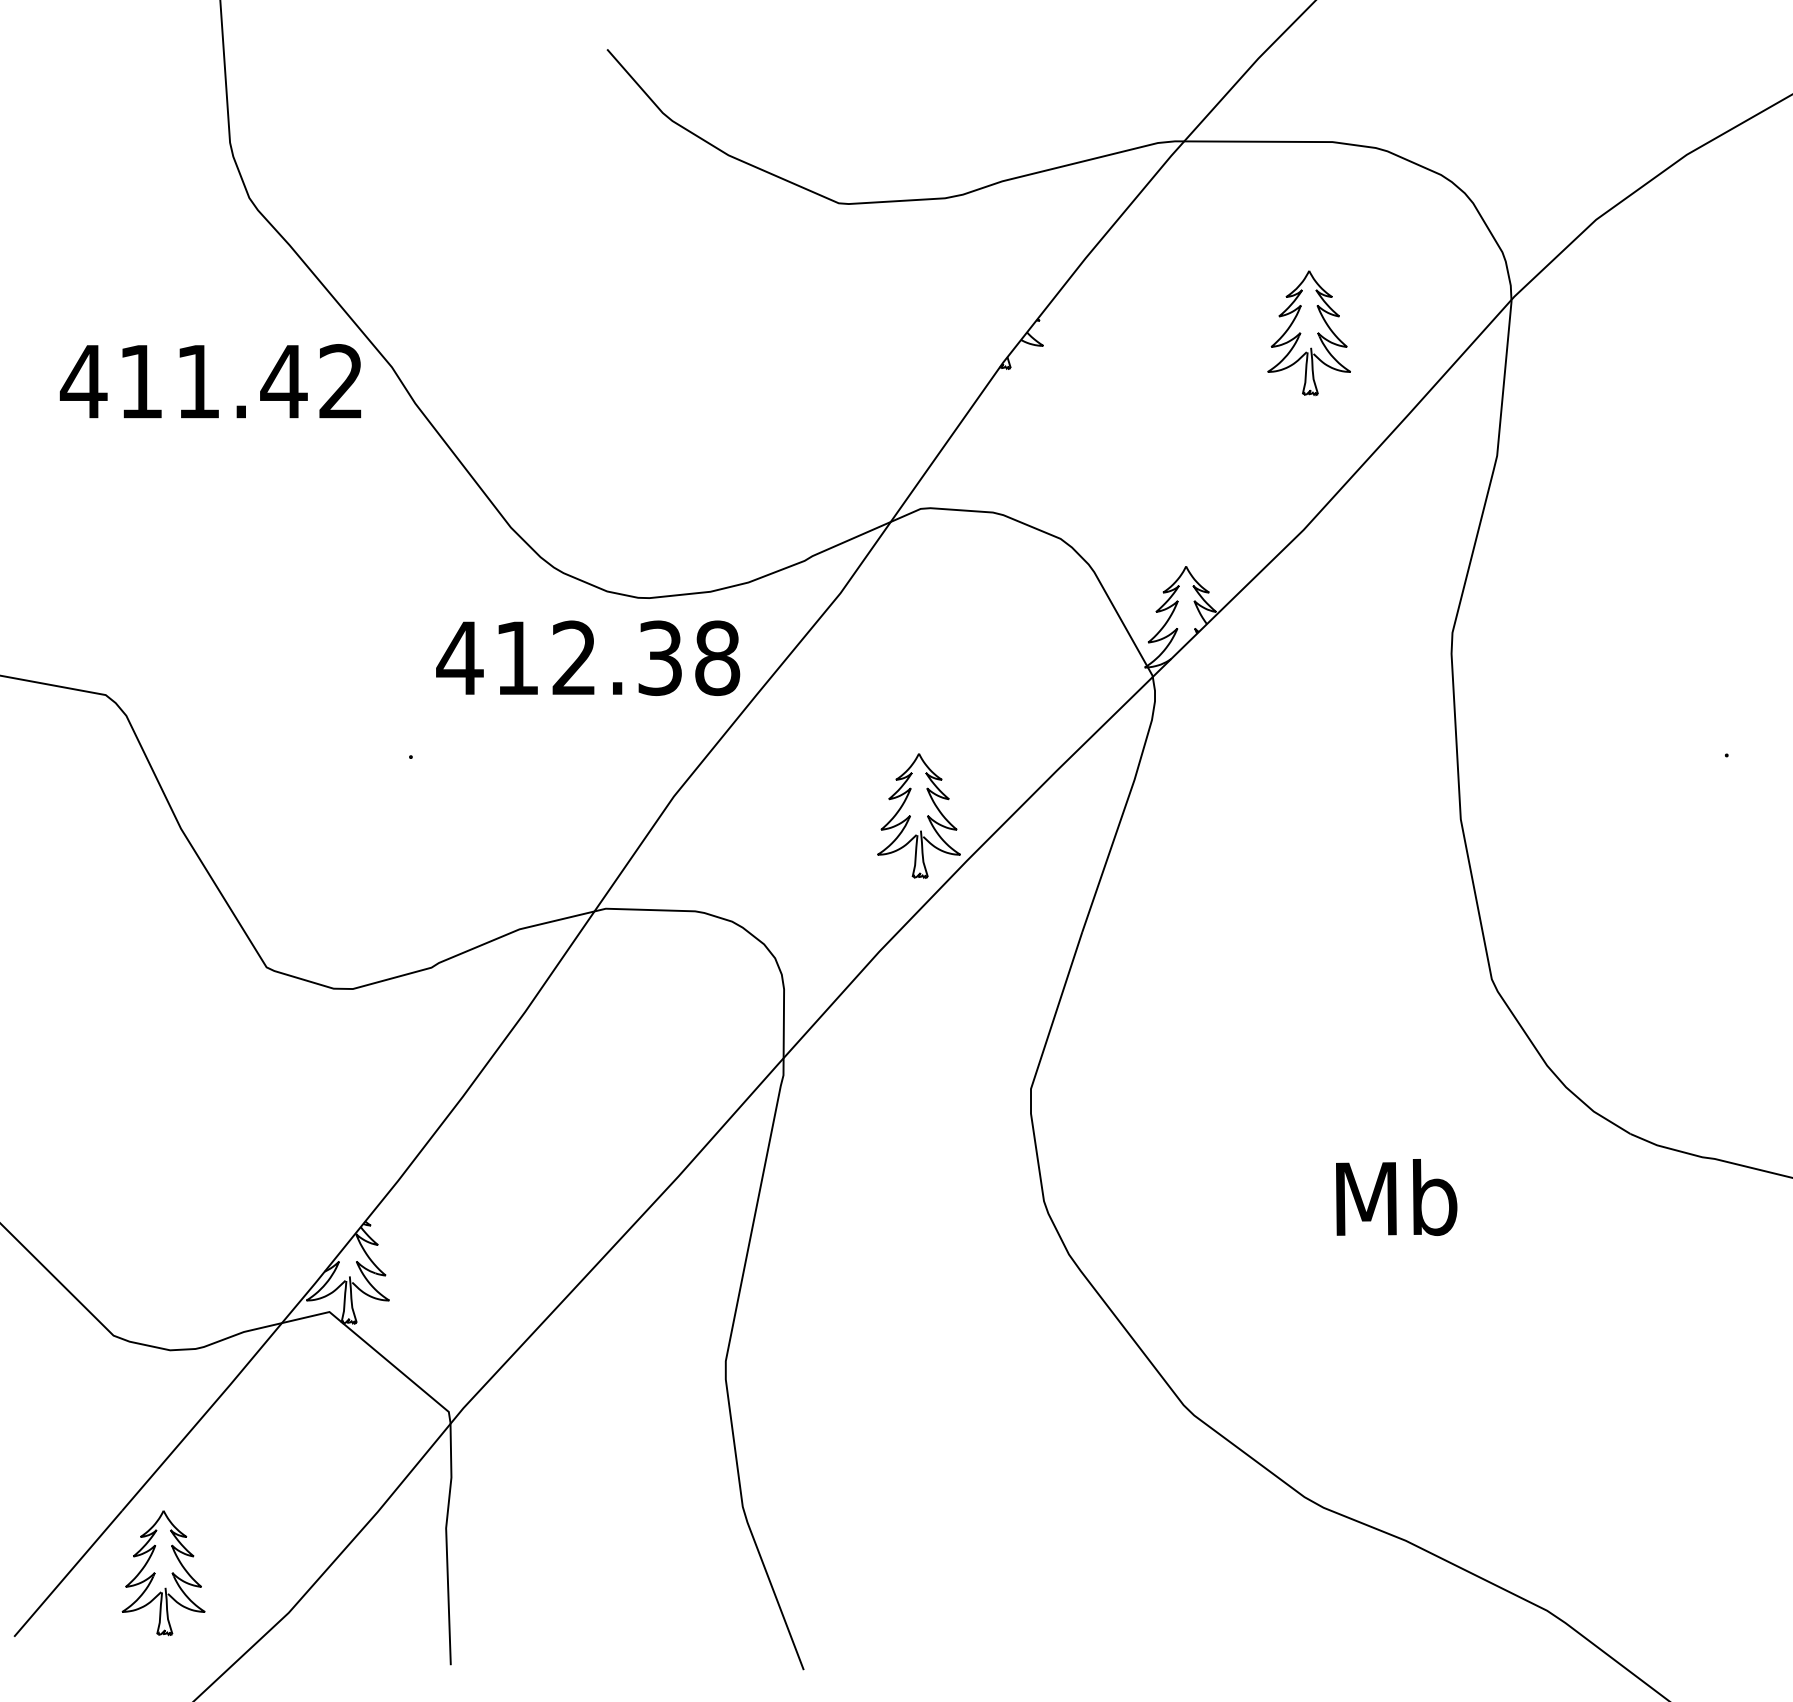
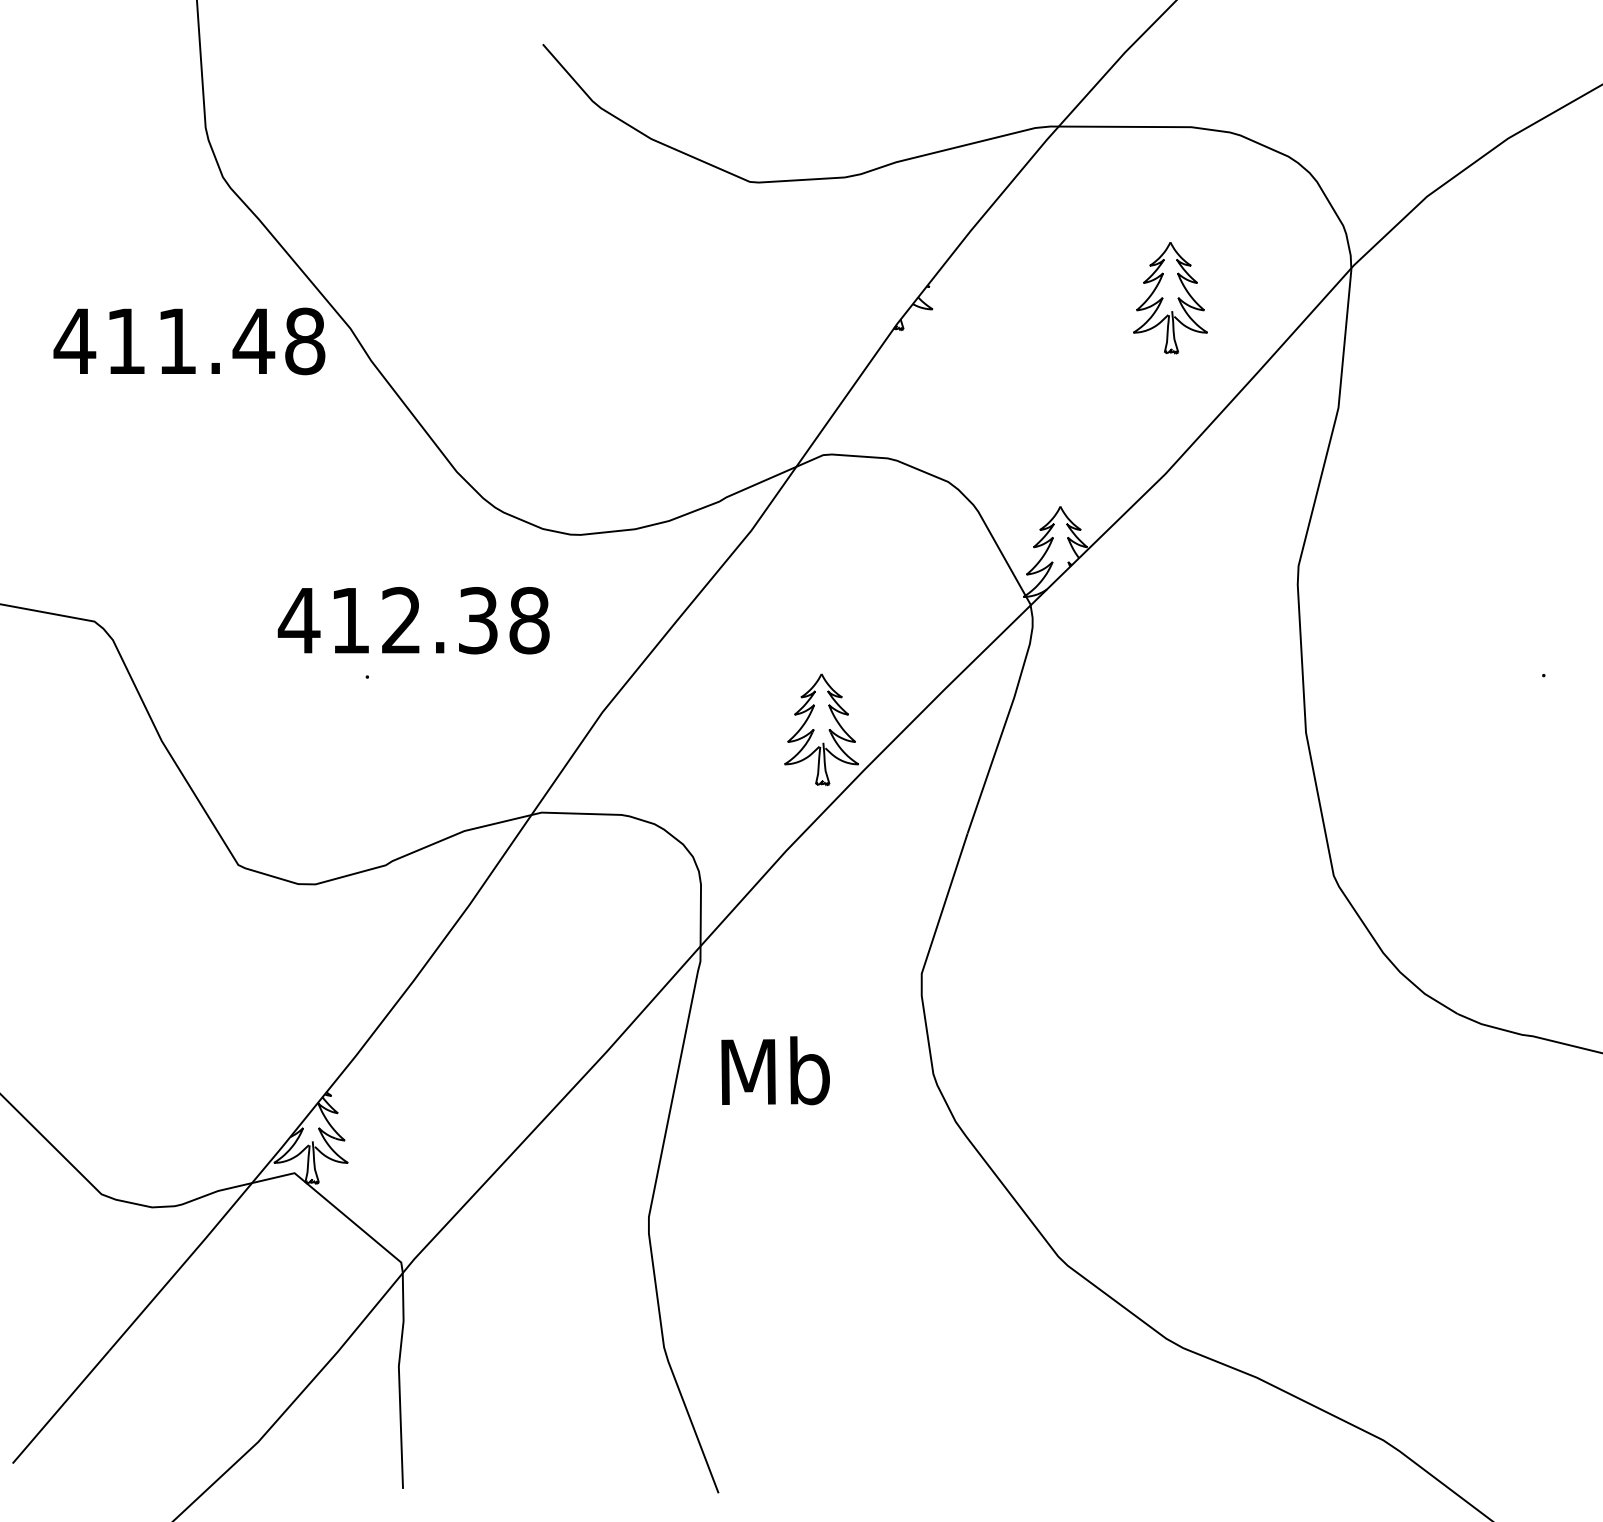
text: (341, 381) -> (305, 341), 411.42 -> 411.48
text: (587, 658) -> (413, 620), moved
text: (1396, 1197) -> (775, 1070), moved
part: (163, 1572) -> (146, 1406), removed

